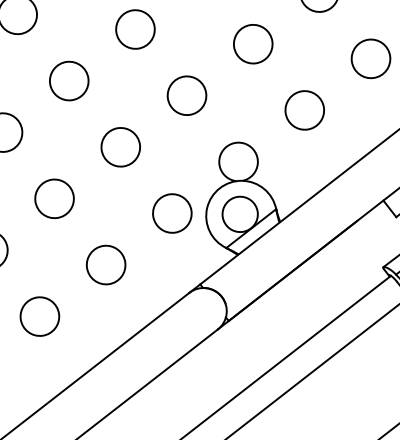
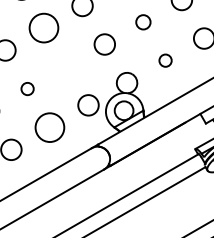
circle: (253, 44) -> (143, 22), size x0.7
circle: (68, 81) -> (43, 28), size x1.4
circle: (304, 109) -> (165, 60), size x0.6
circle: (121, 146) -> (66, 66), removed
circle: (54, 197) -> (27, 88), size x0.6
circle: (105, 264) -> (49, 127), size x1.4

